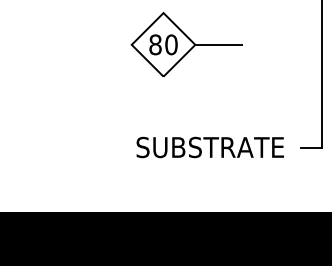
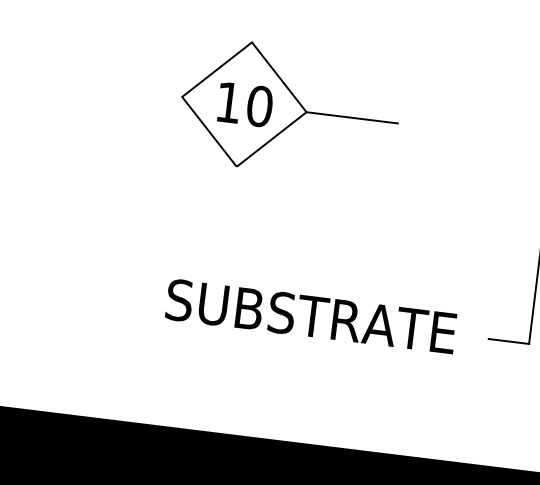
text: (155, 44) -> (228, 101), 80 -> 10

